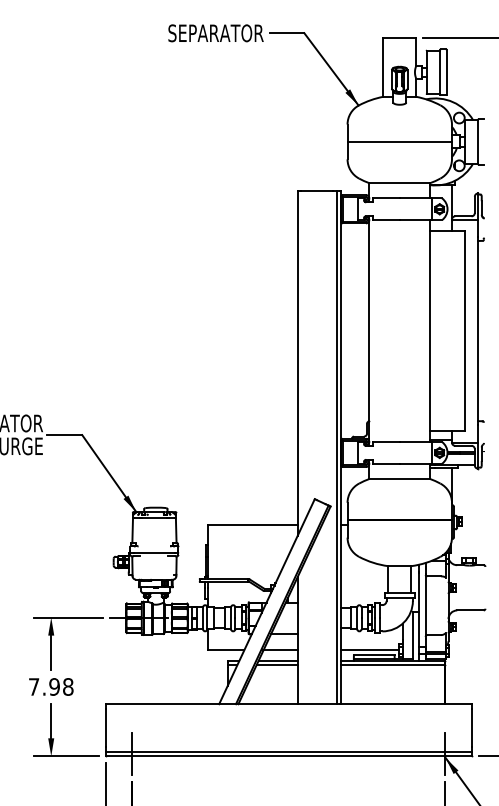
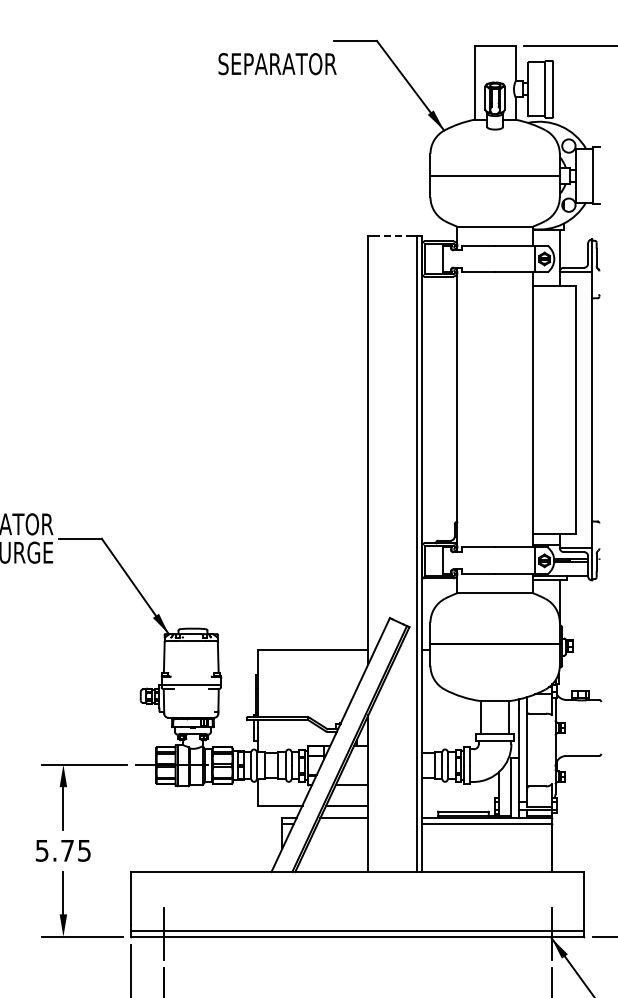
text: (215, 33) -> (277, 64), moved
line: (317, 191) -> (393, 236), solid -> dashed
line: (370, 650) -> (458, 805), removed
line: (276, 664) -> (342, 823), removed
text: (51, 686) -> (63, 850), 7.98 -> 5.75

